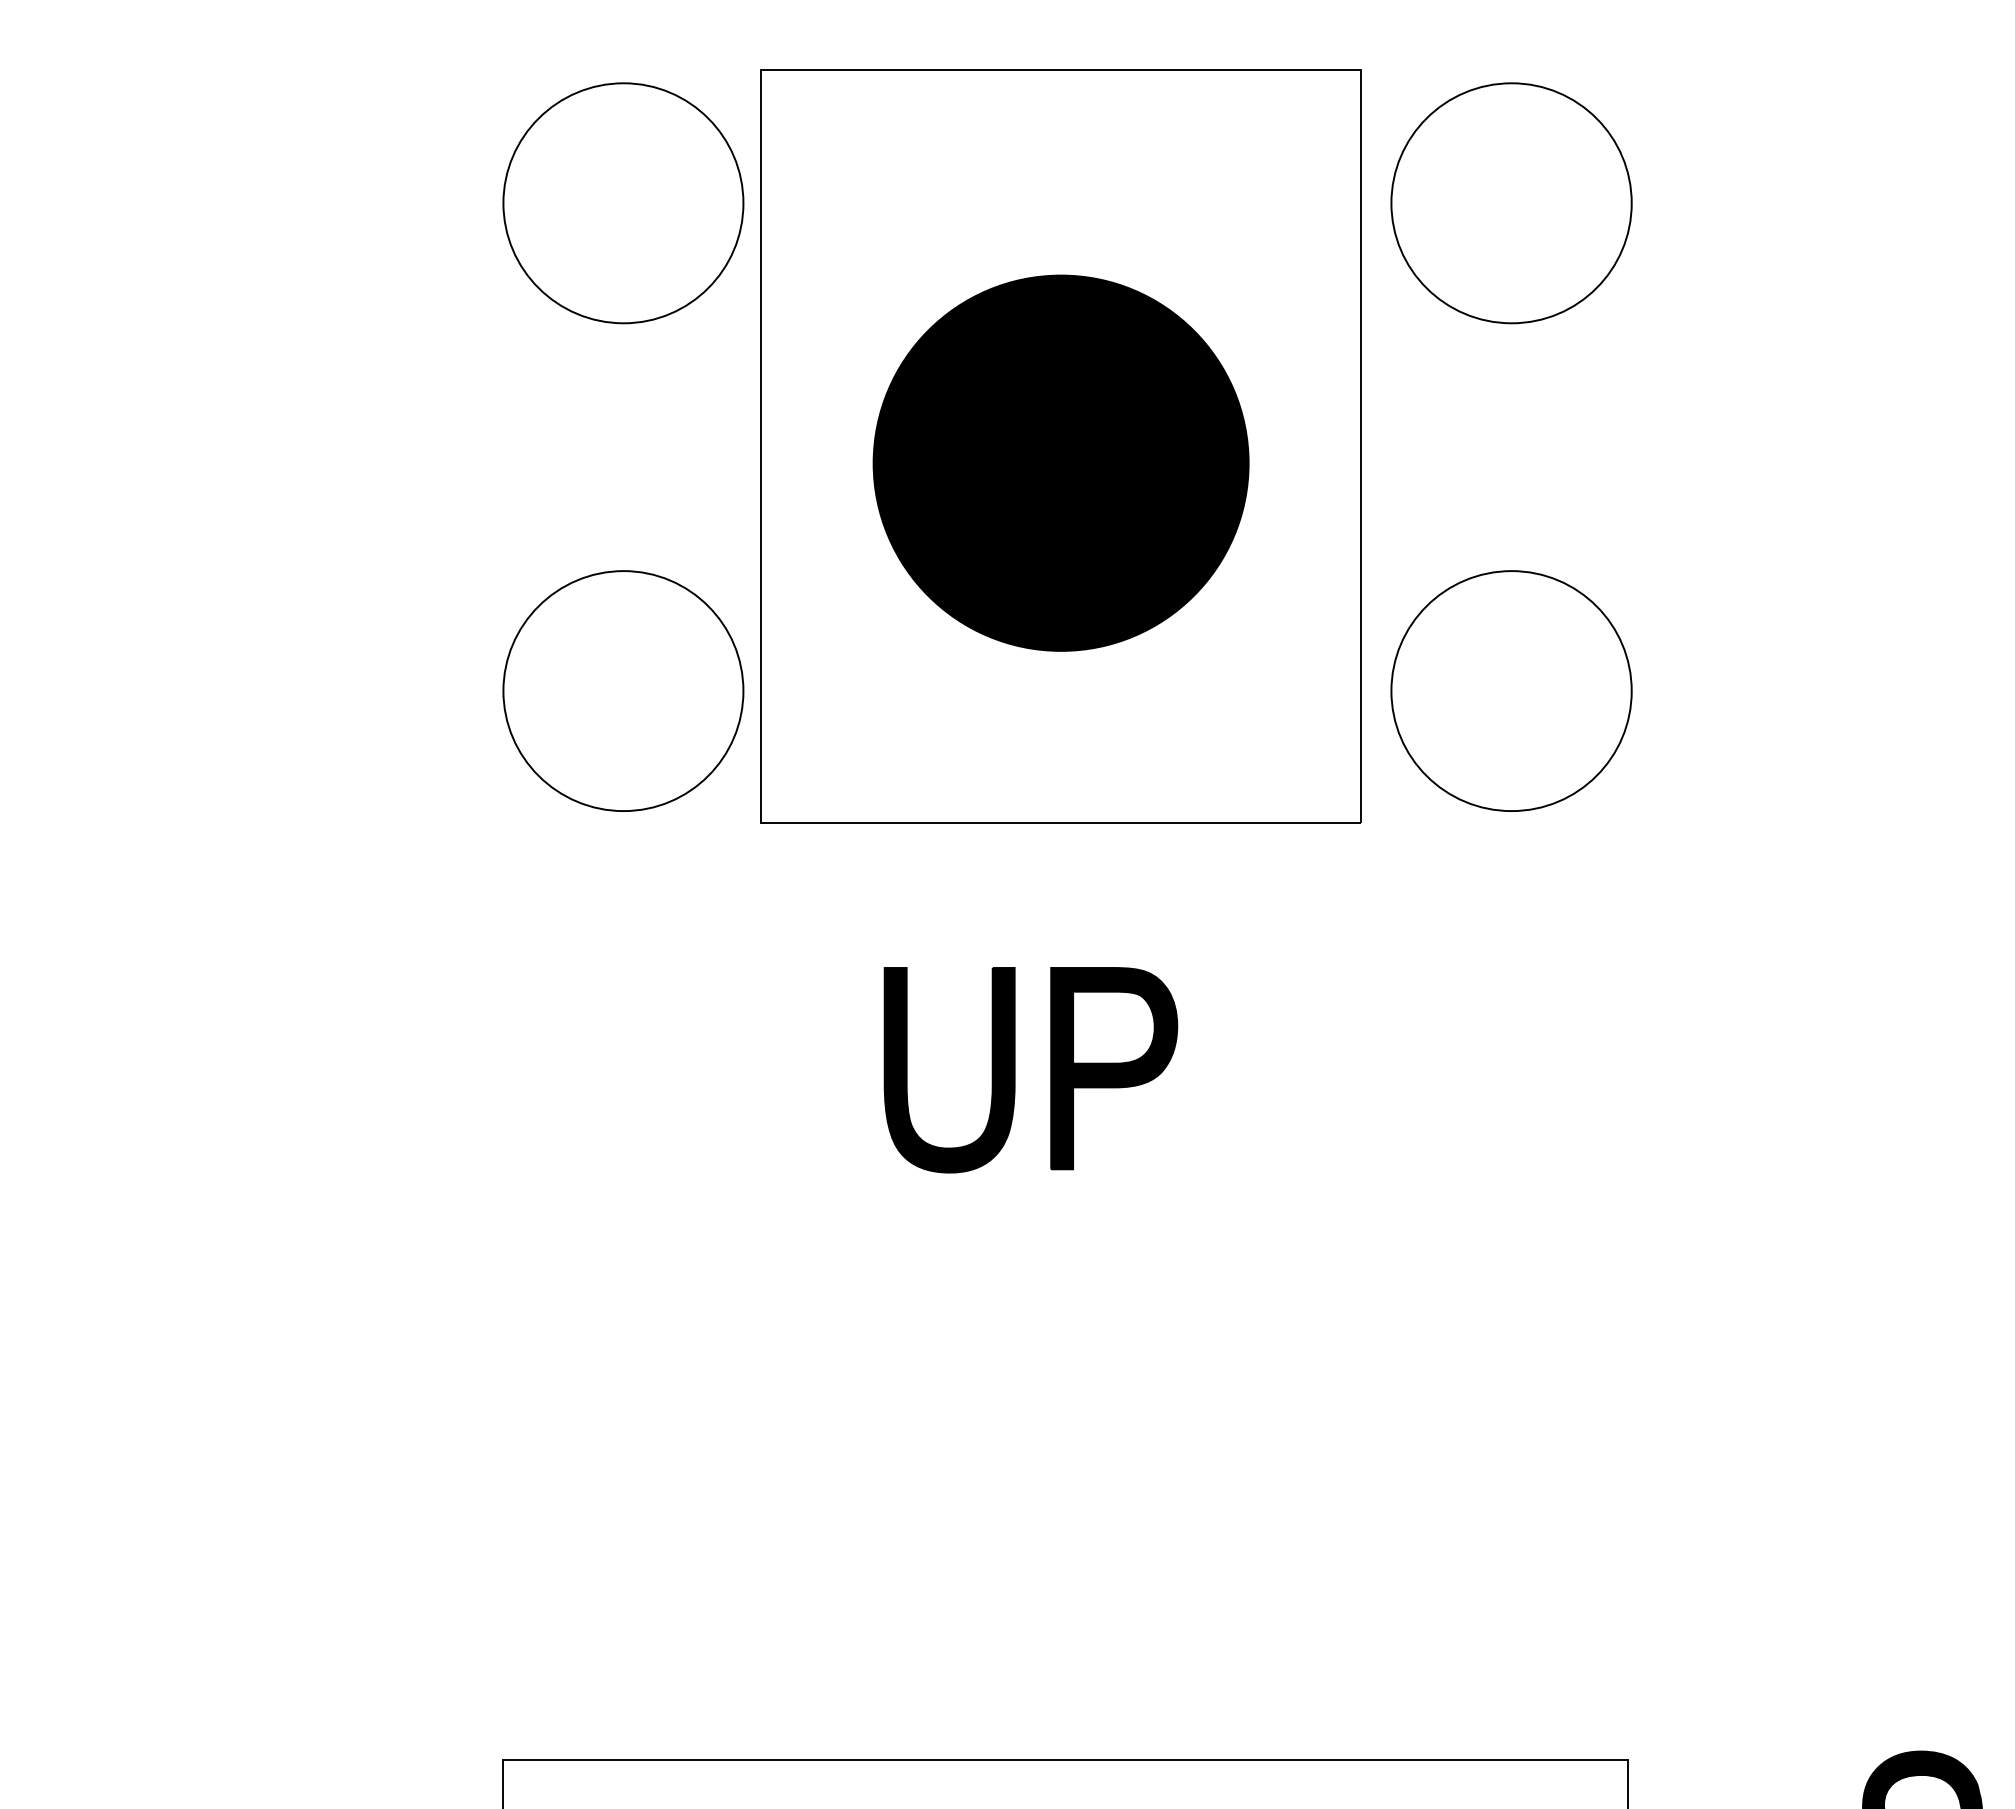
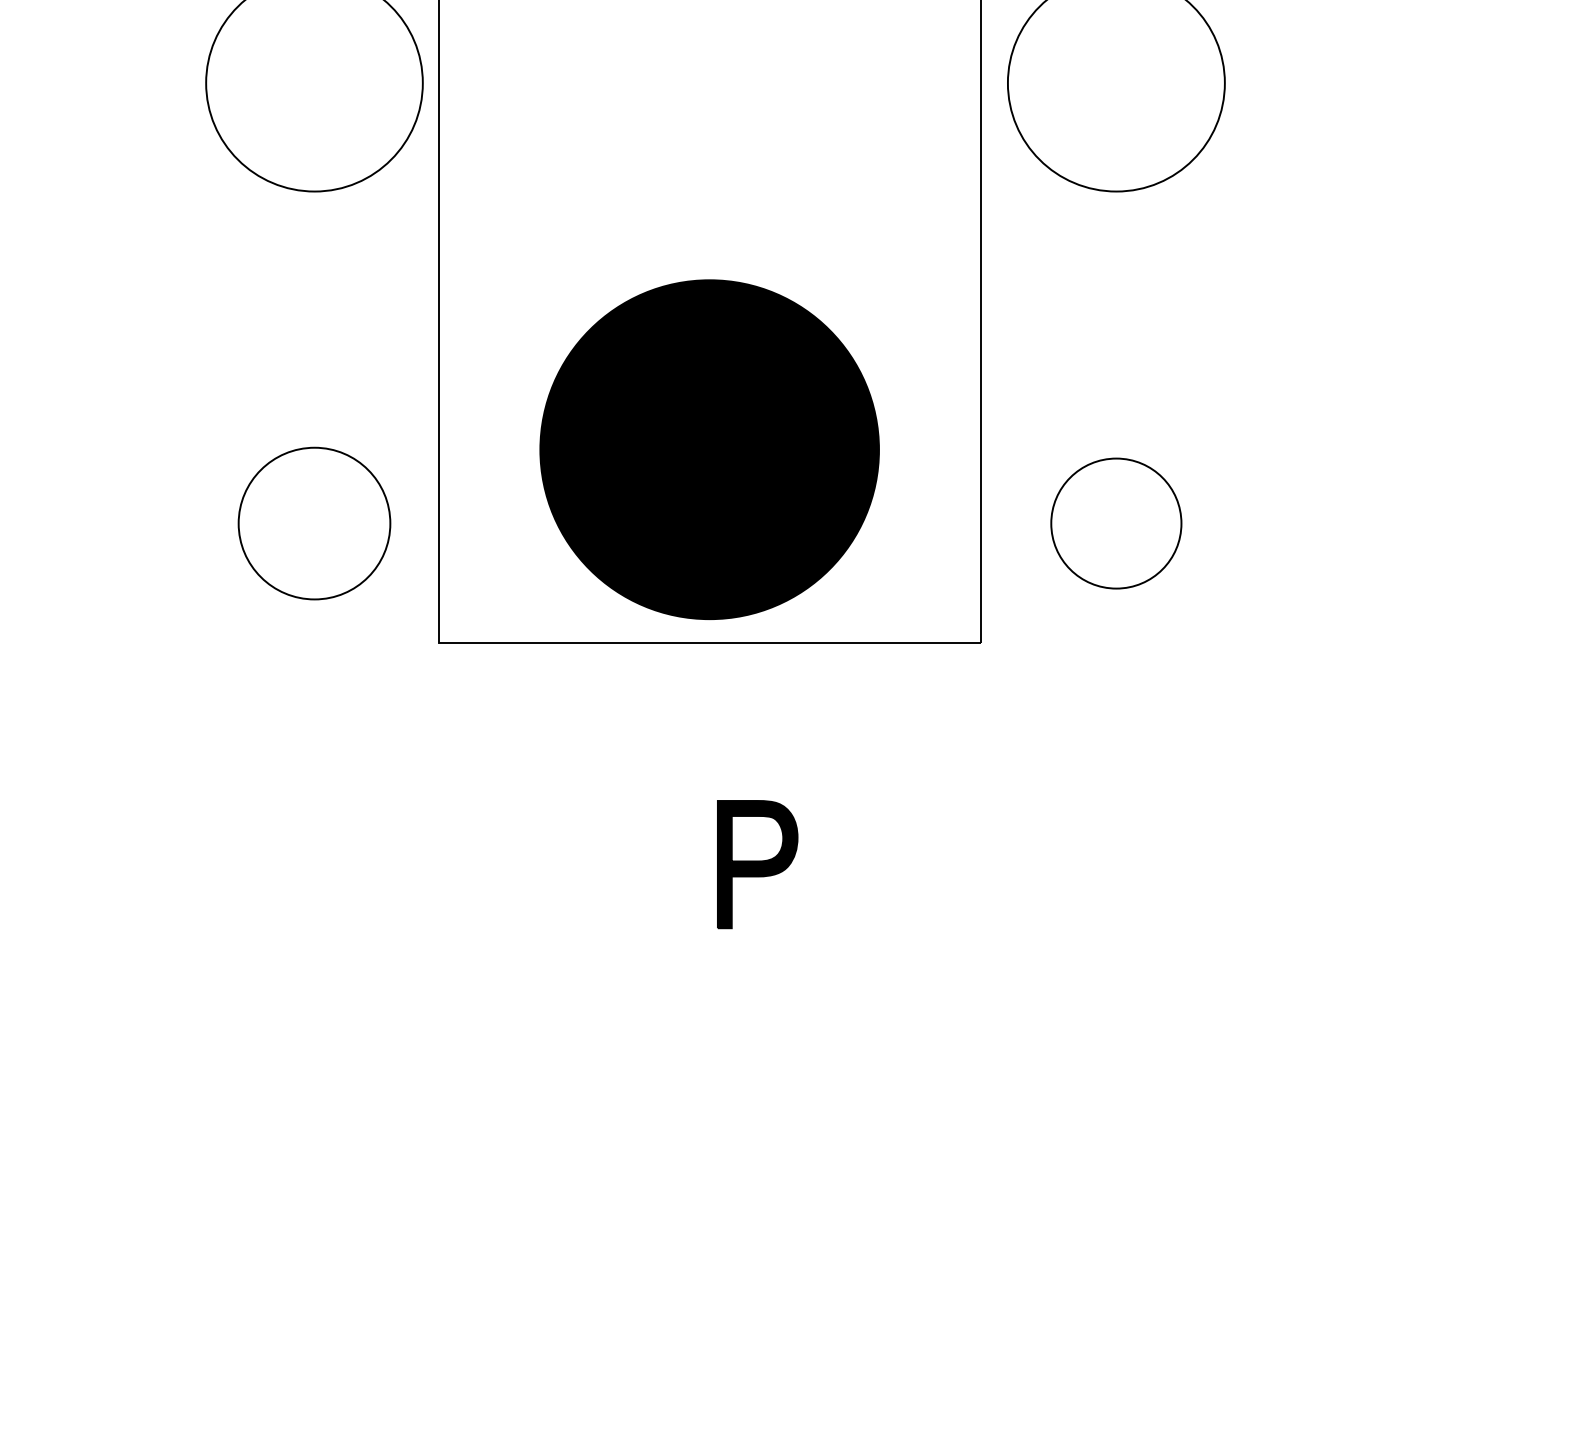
part: (1060, 462) -> (709, 449), moved
part: (623, 690) -> (314, 523), size x0.7
part: (1511, 690) -> (1116, 523), size x0.6
part: (1114, 1068) -> (757, 864), size x0.7
part: (907, 1070) -> (570, 866), removed

